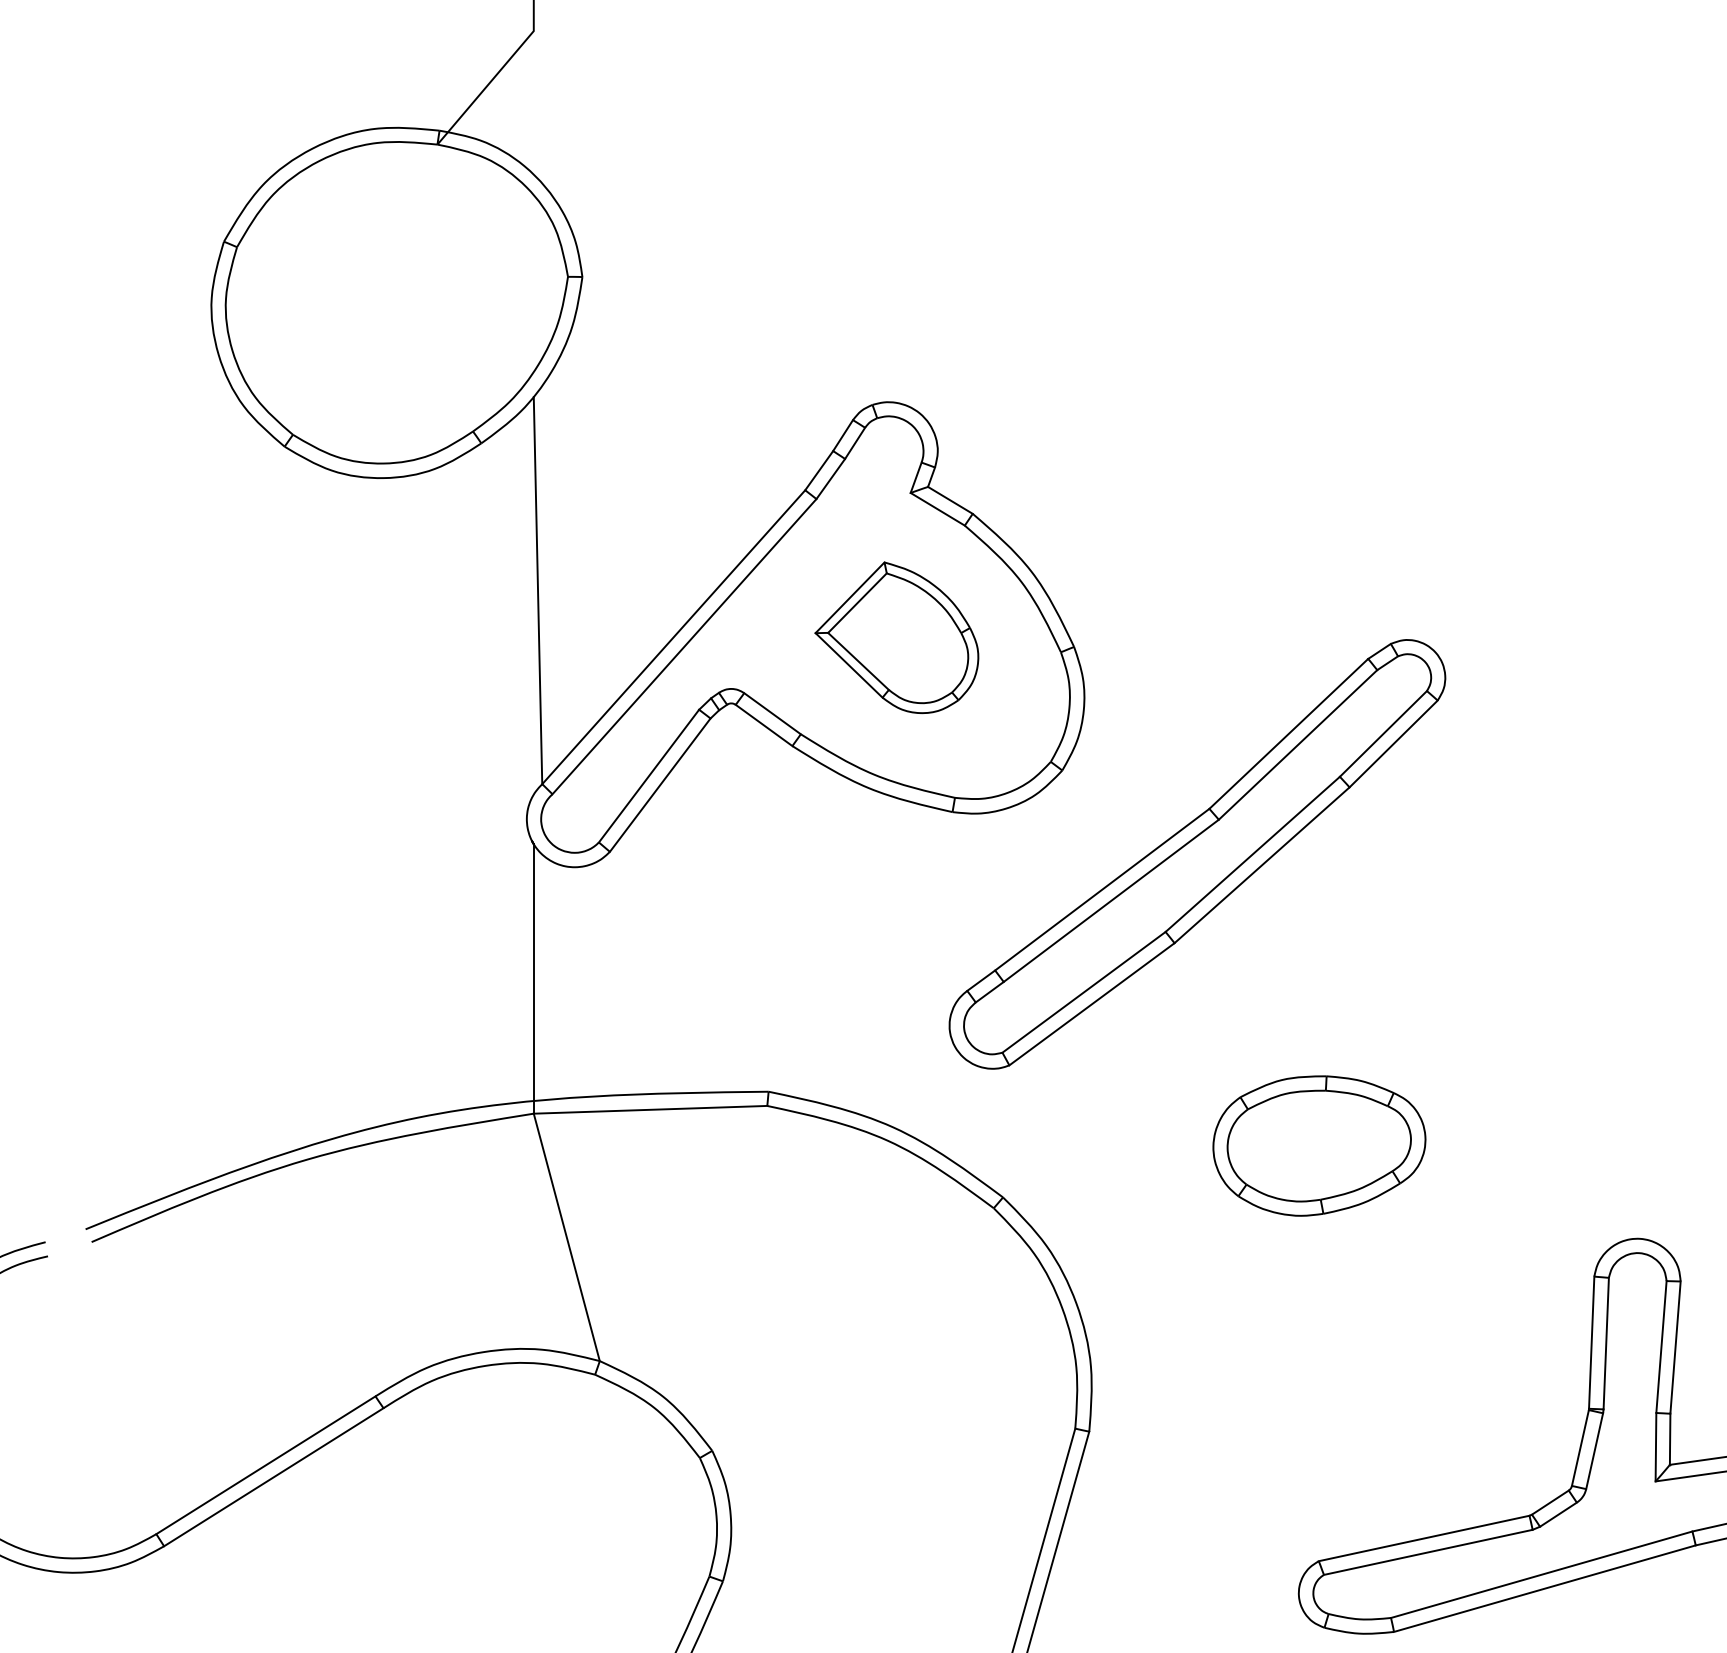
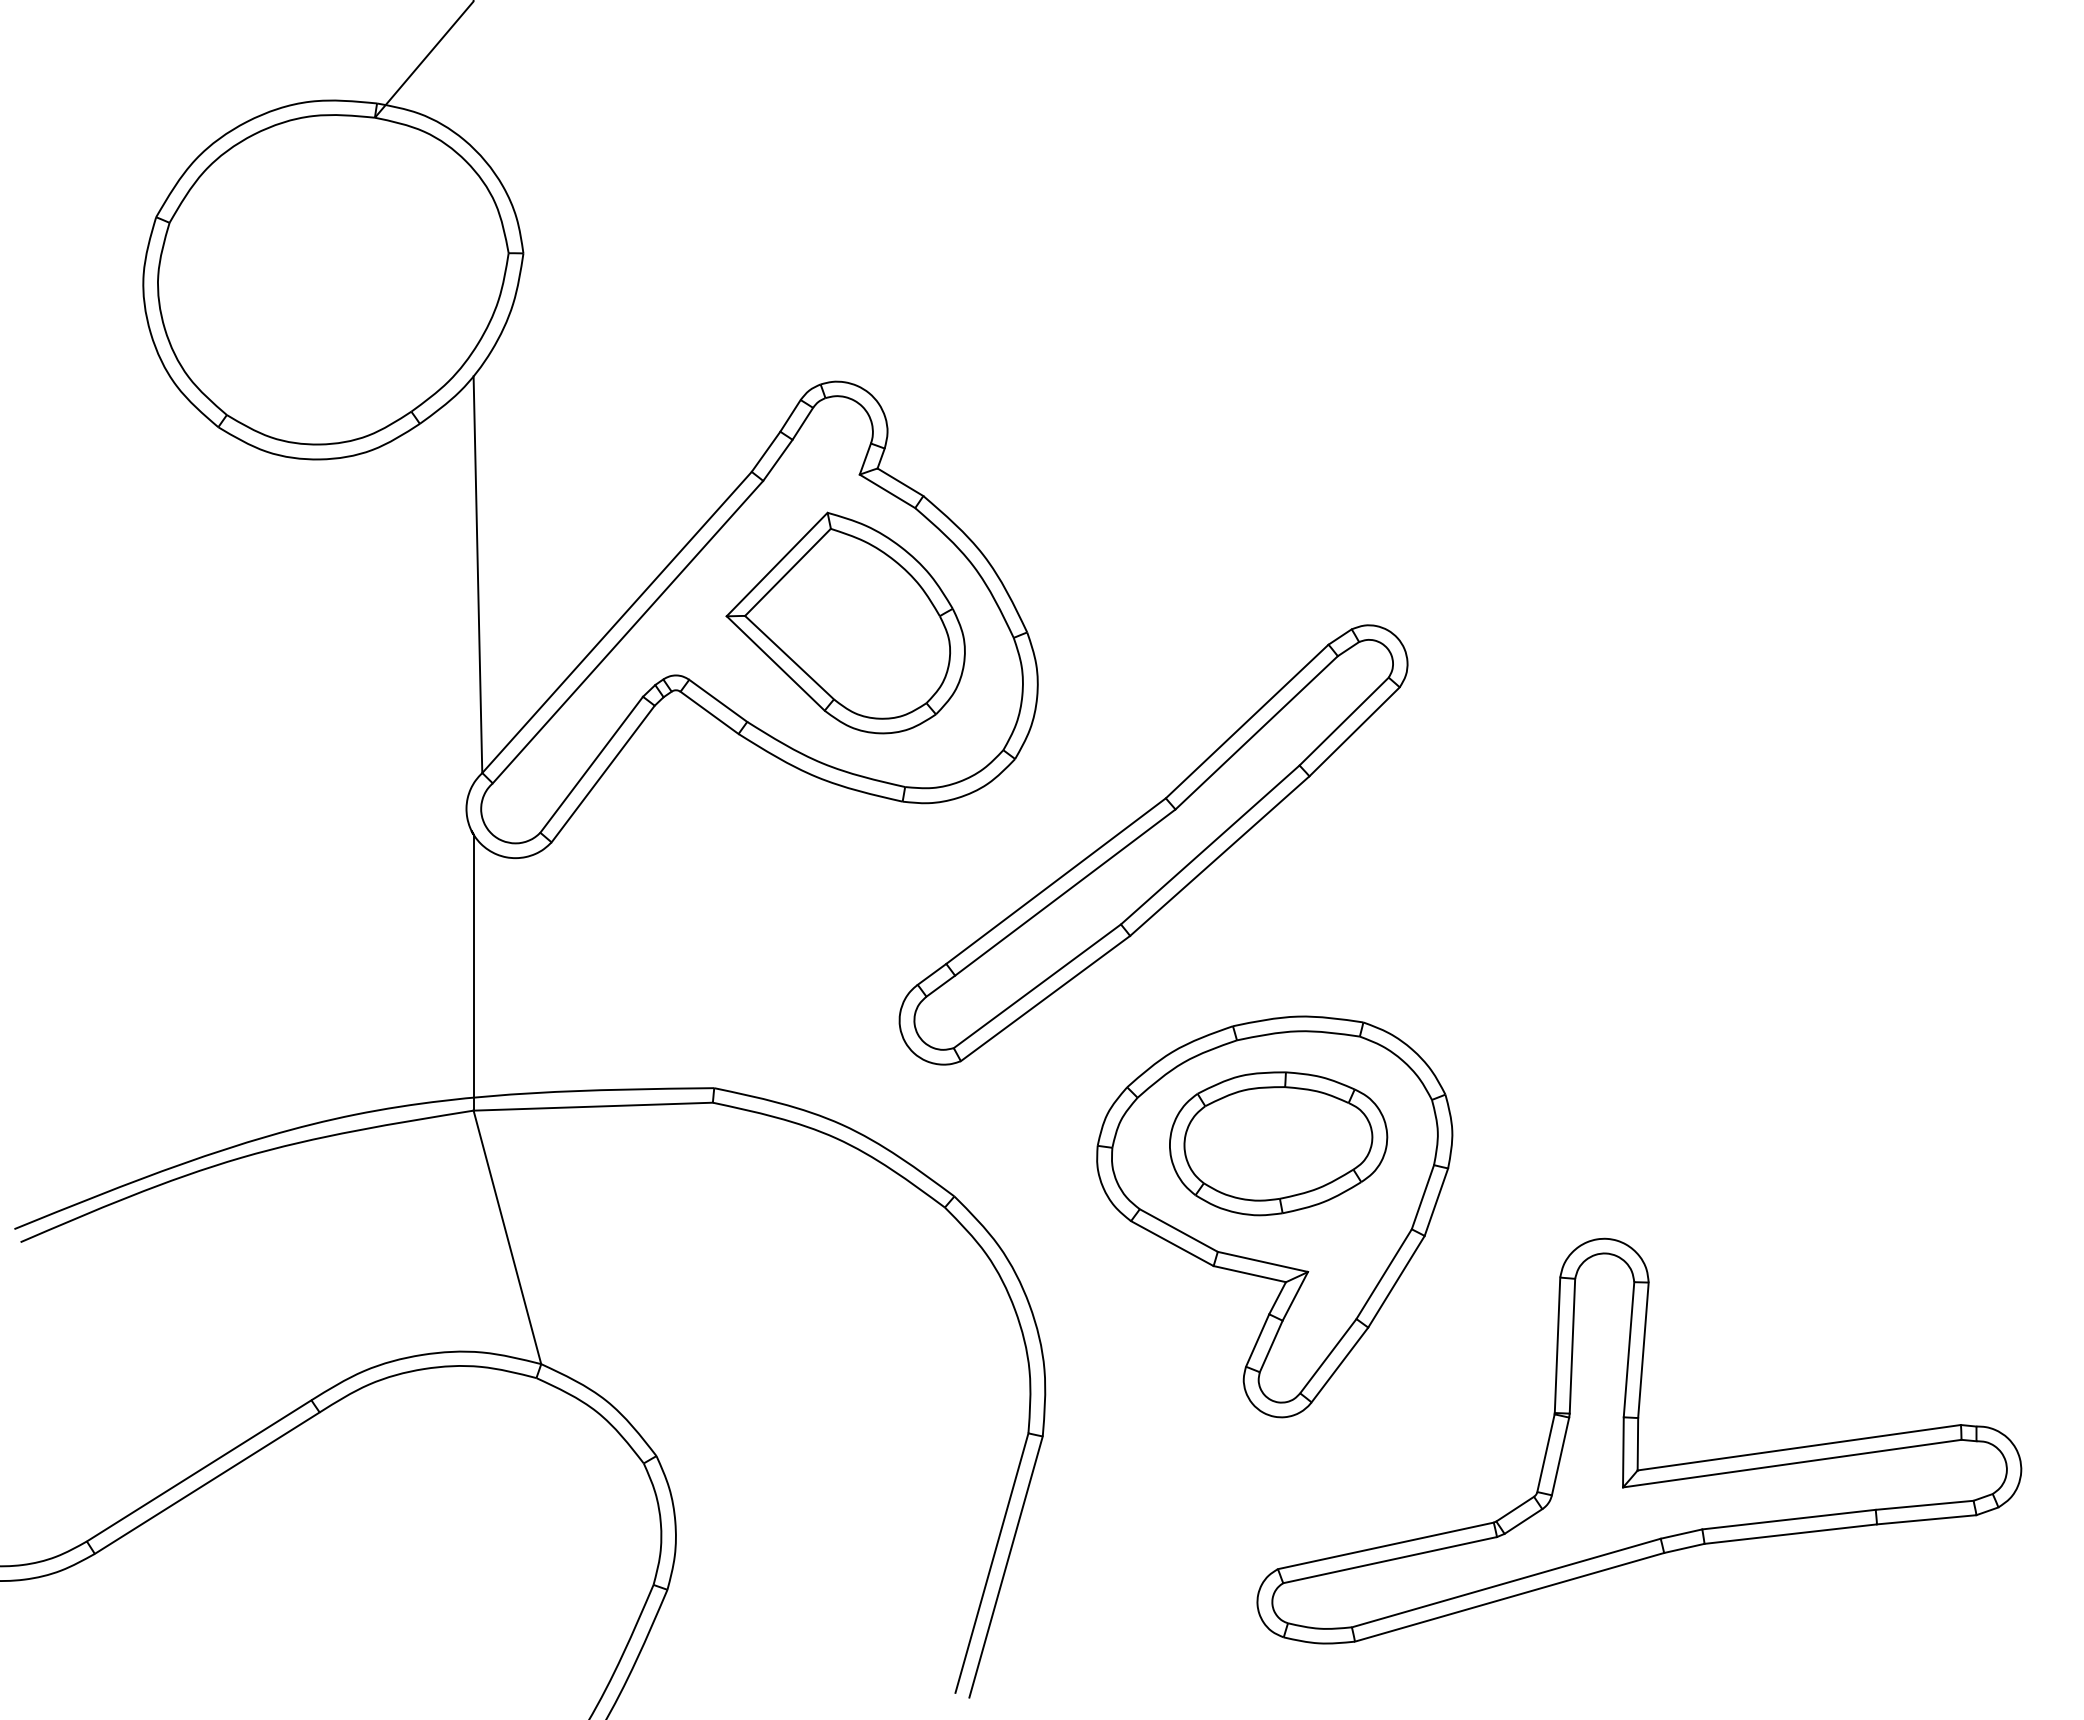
part: (896, 637) -> (845, 622), size x1.43
part: (1315, 1216) -> (1274, 1216), added

